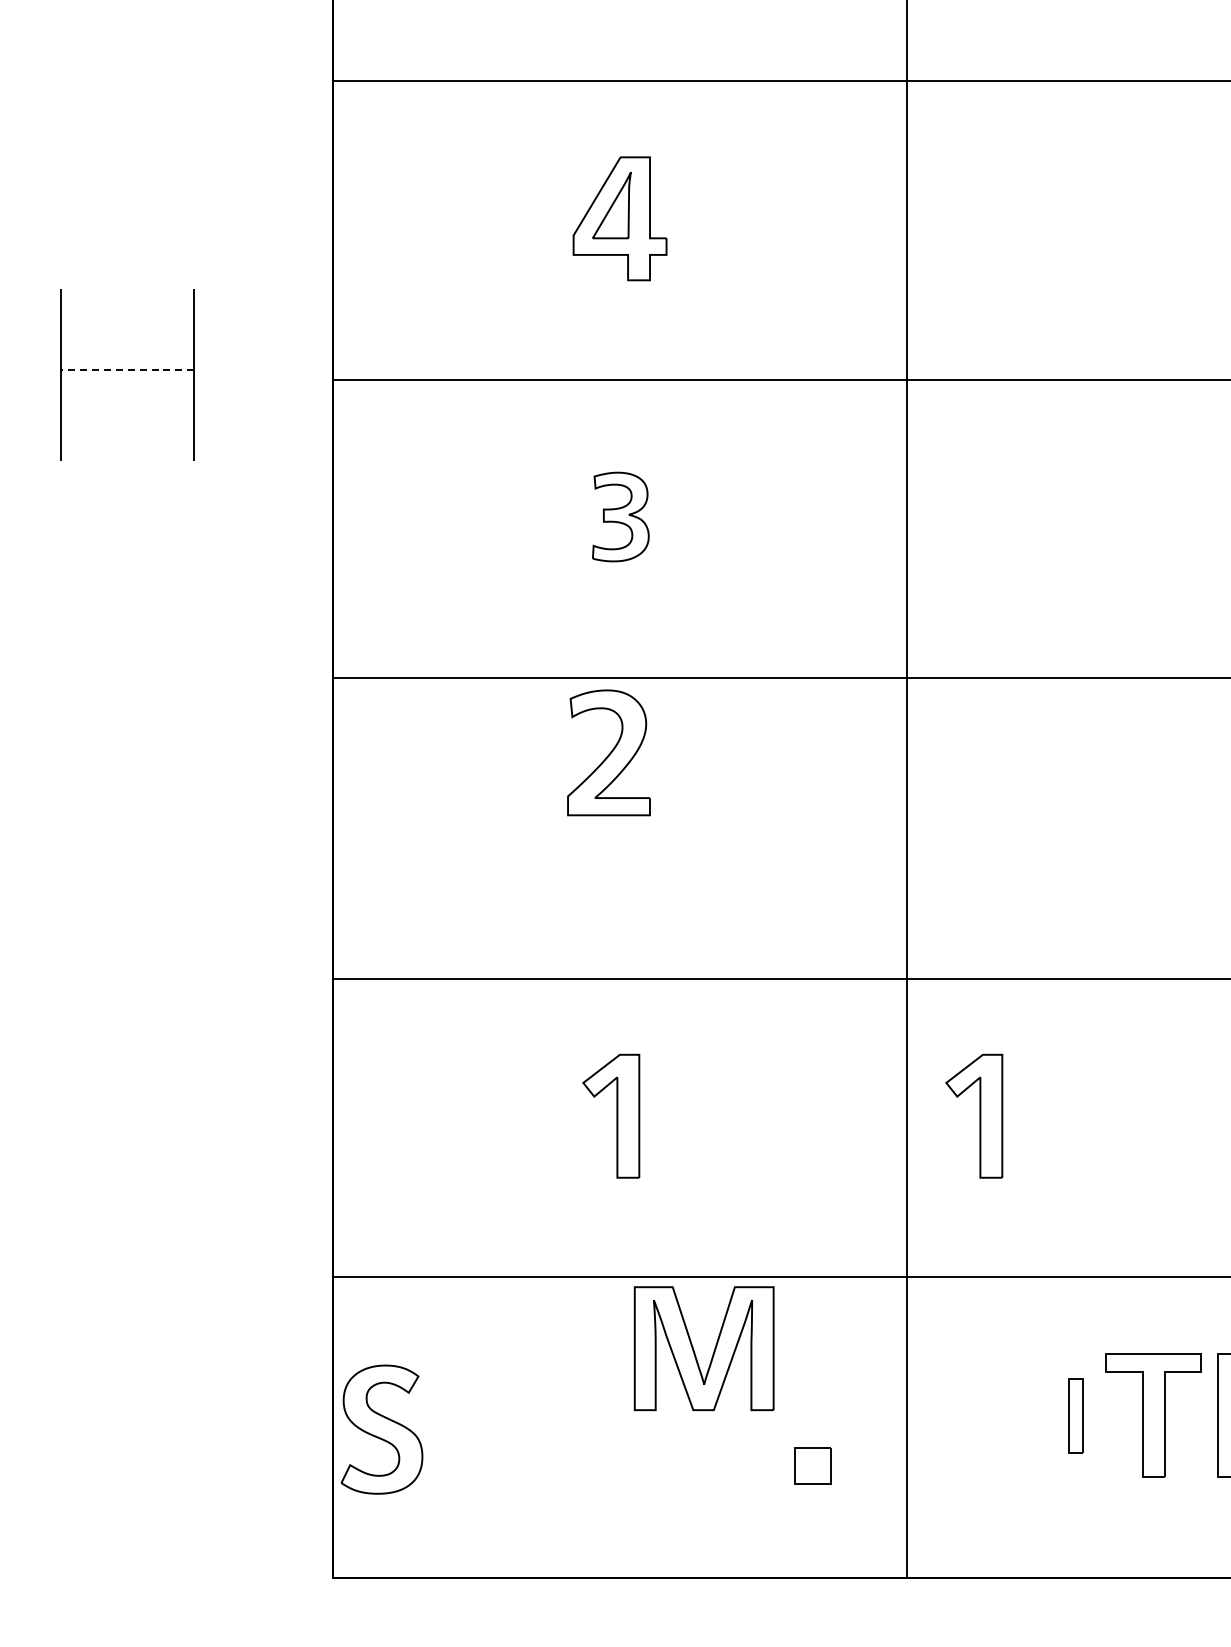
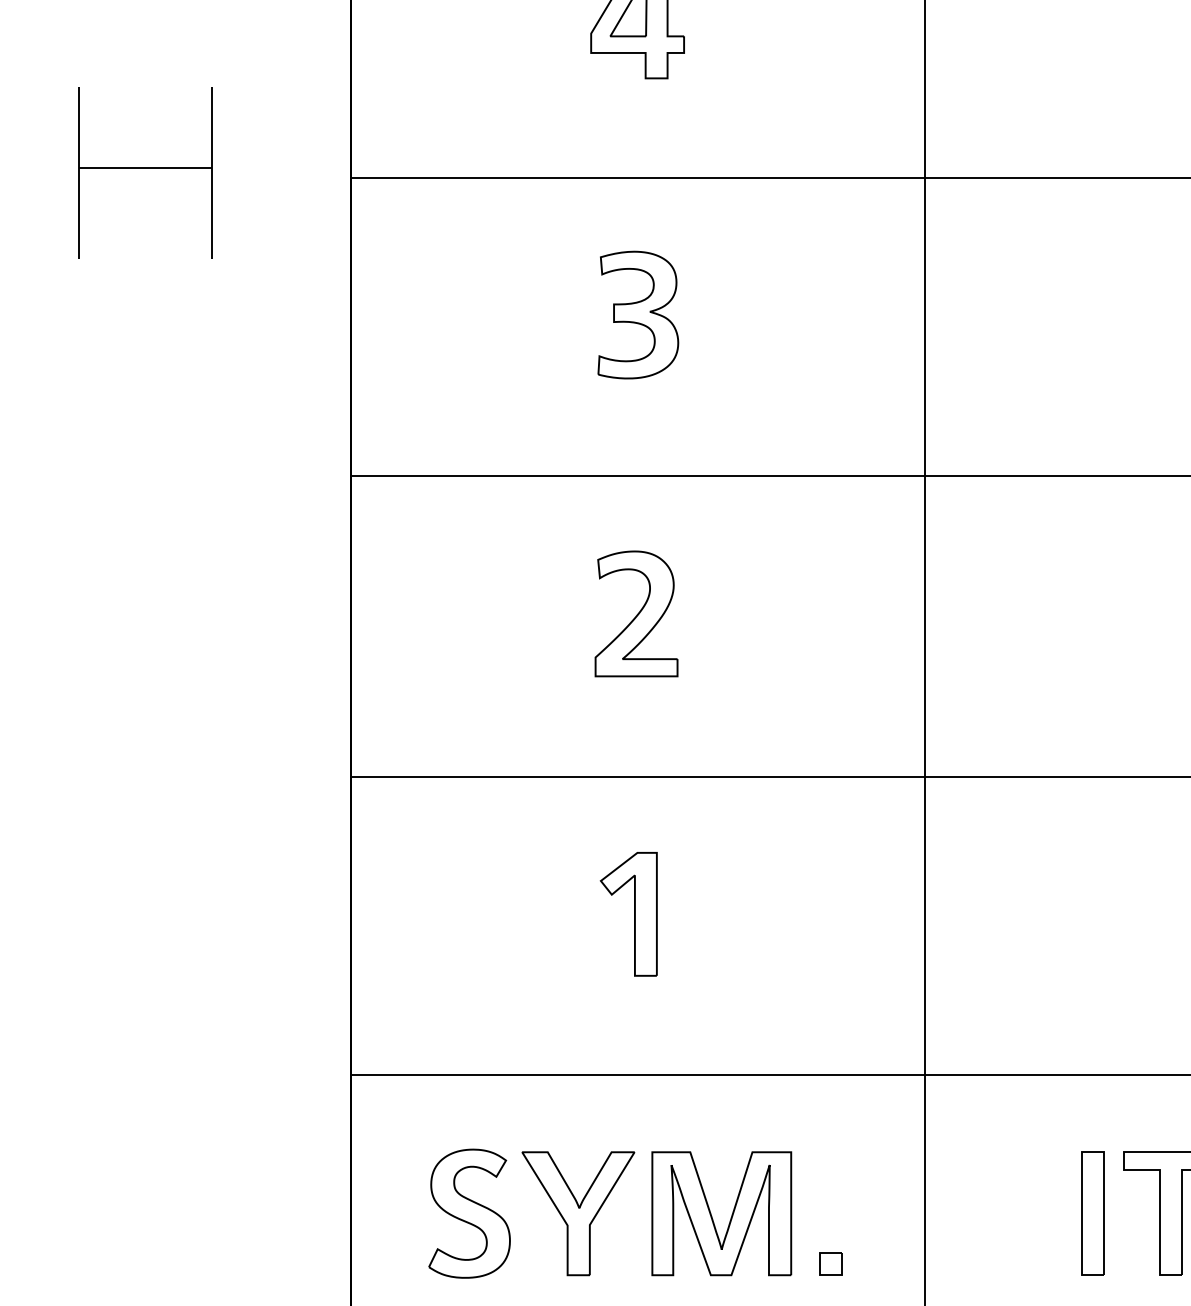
line: (127, 369) -> (145, 167), dashed -> solid
part: (620, 516) -> (638, 314), size x1.43
part: (608, 752) -> (636, 613), moved
part: (974, 1115) -> (992, 913), removed
part: (695, 1352) -> (713, 1217), moved
part: (560, 1415) -> (578, 1213), added
part: (1075, 1415) -> (1093, 1213), size x1.67
part: (381, 1429) -> (469, 1213), moved
part: (813, 1465) -> (831, 1263), size x0.62

